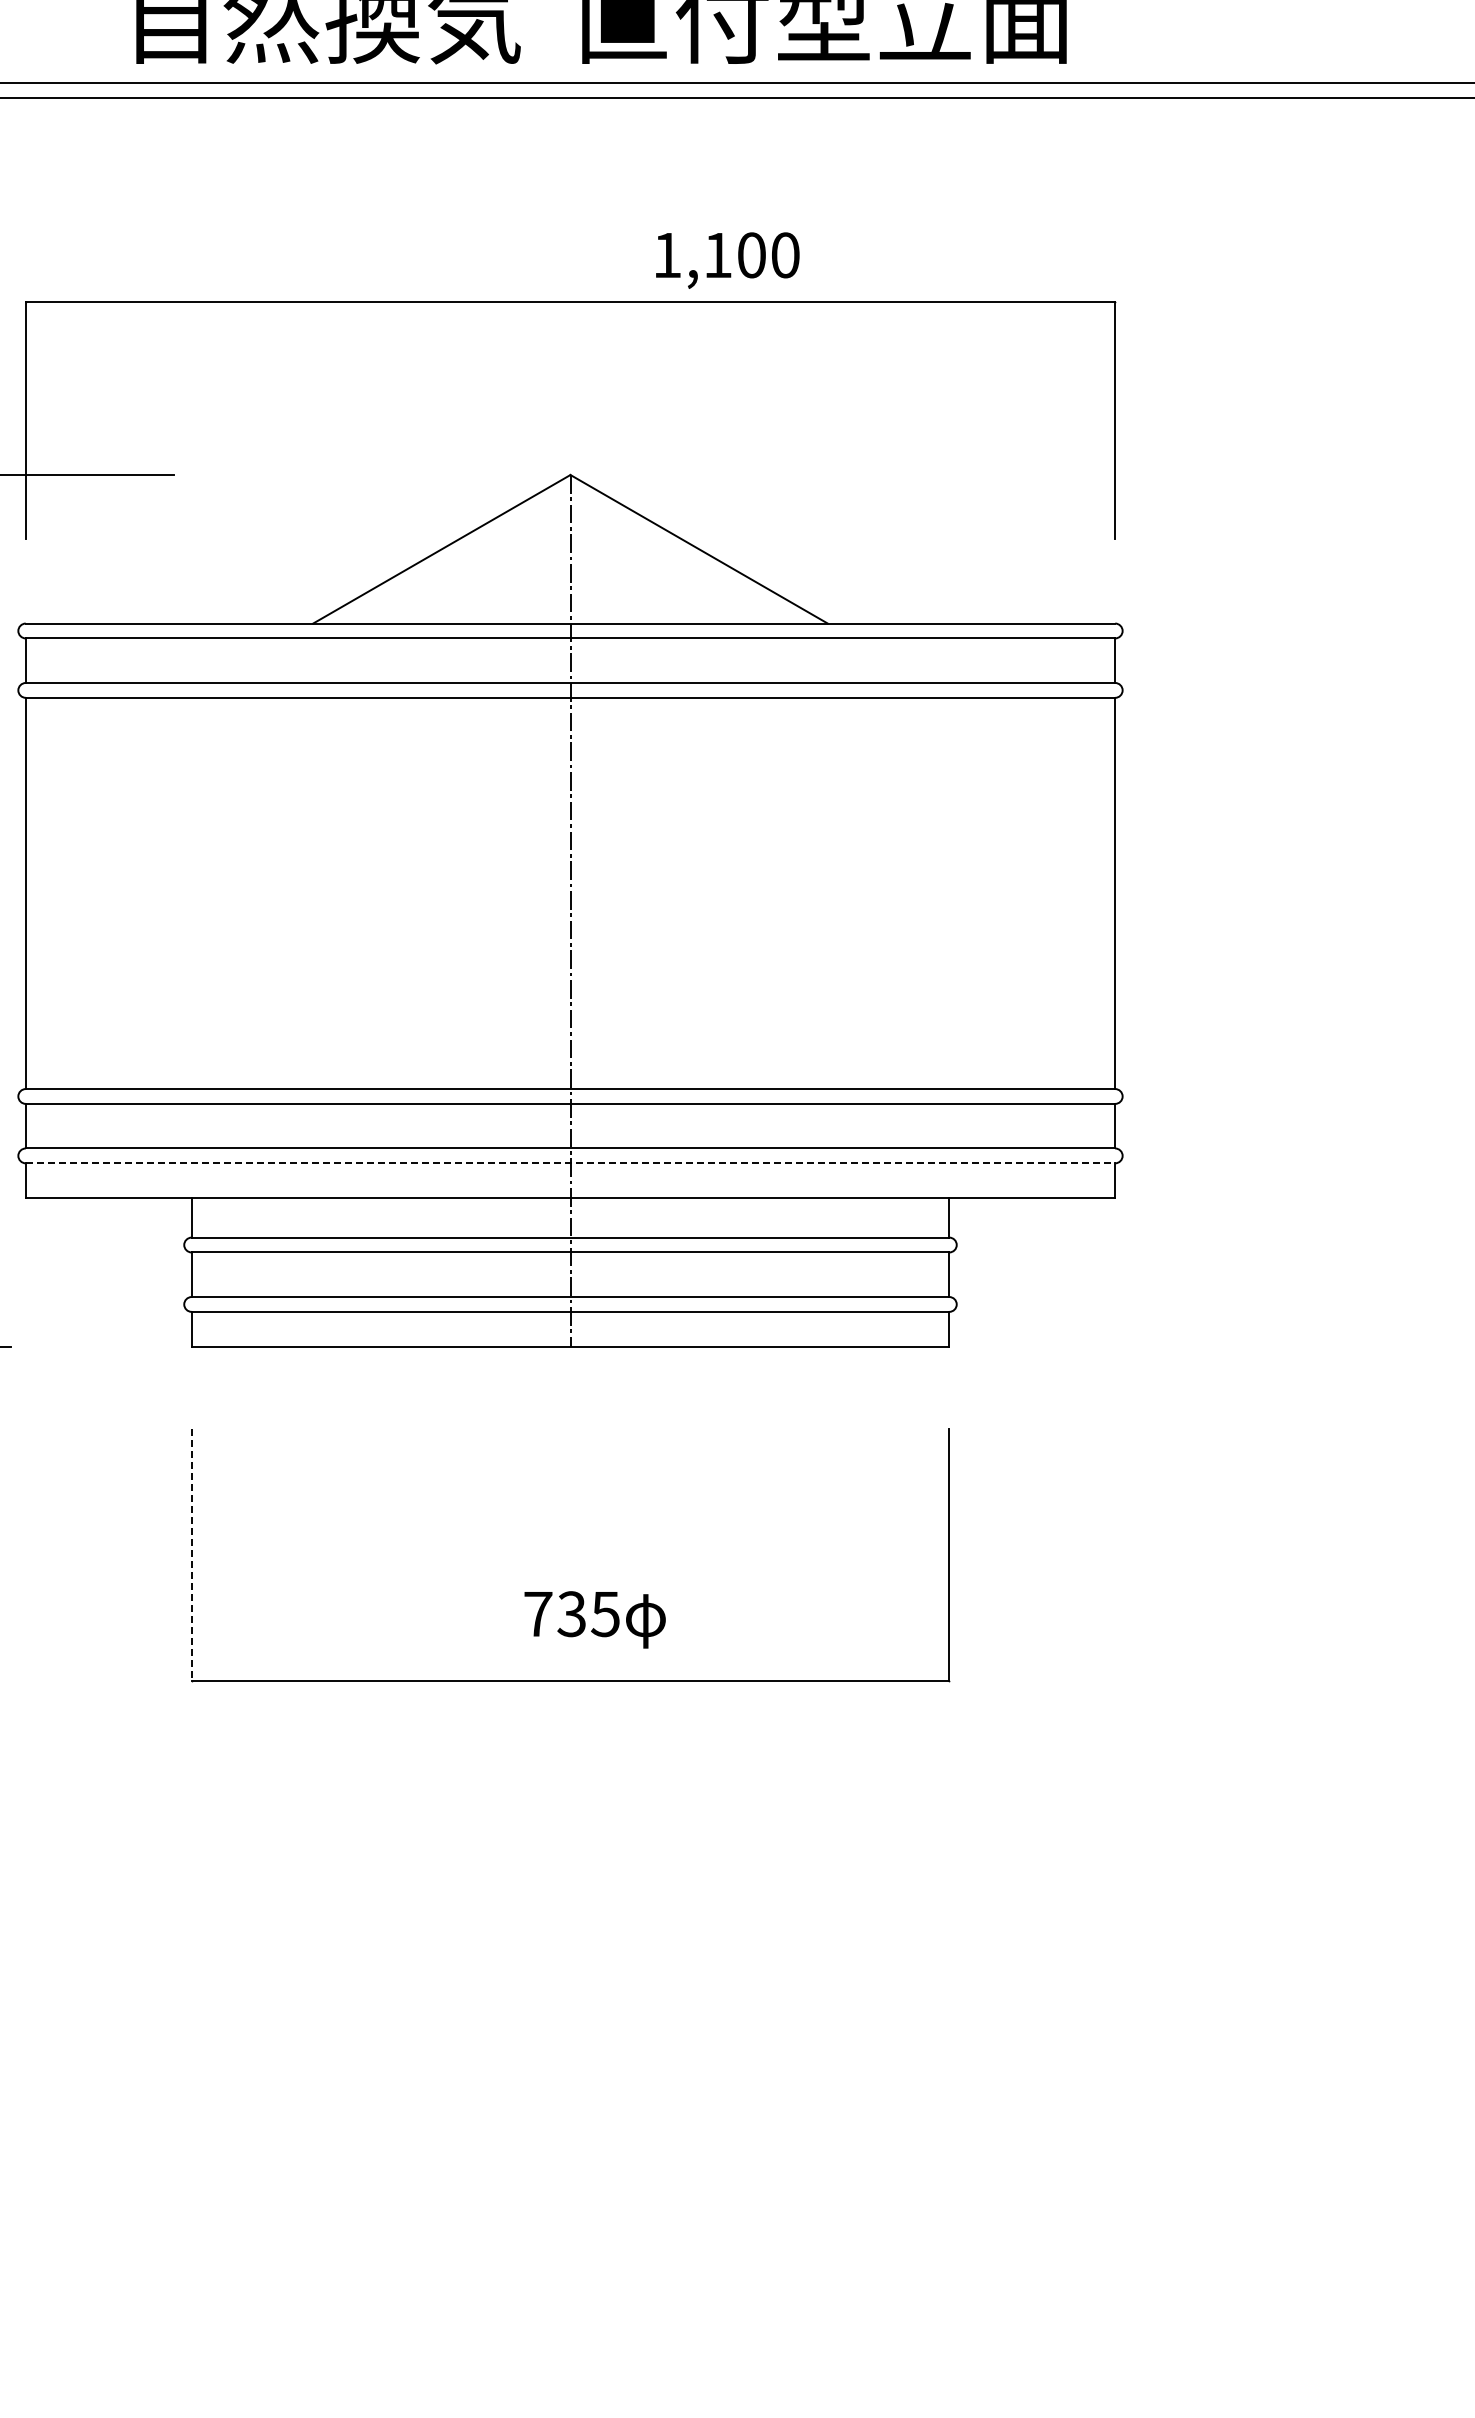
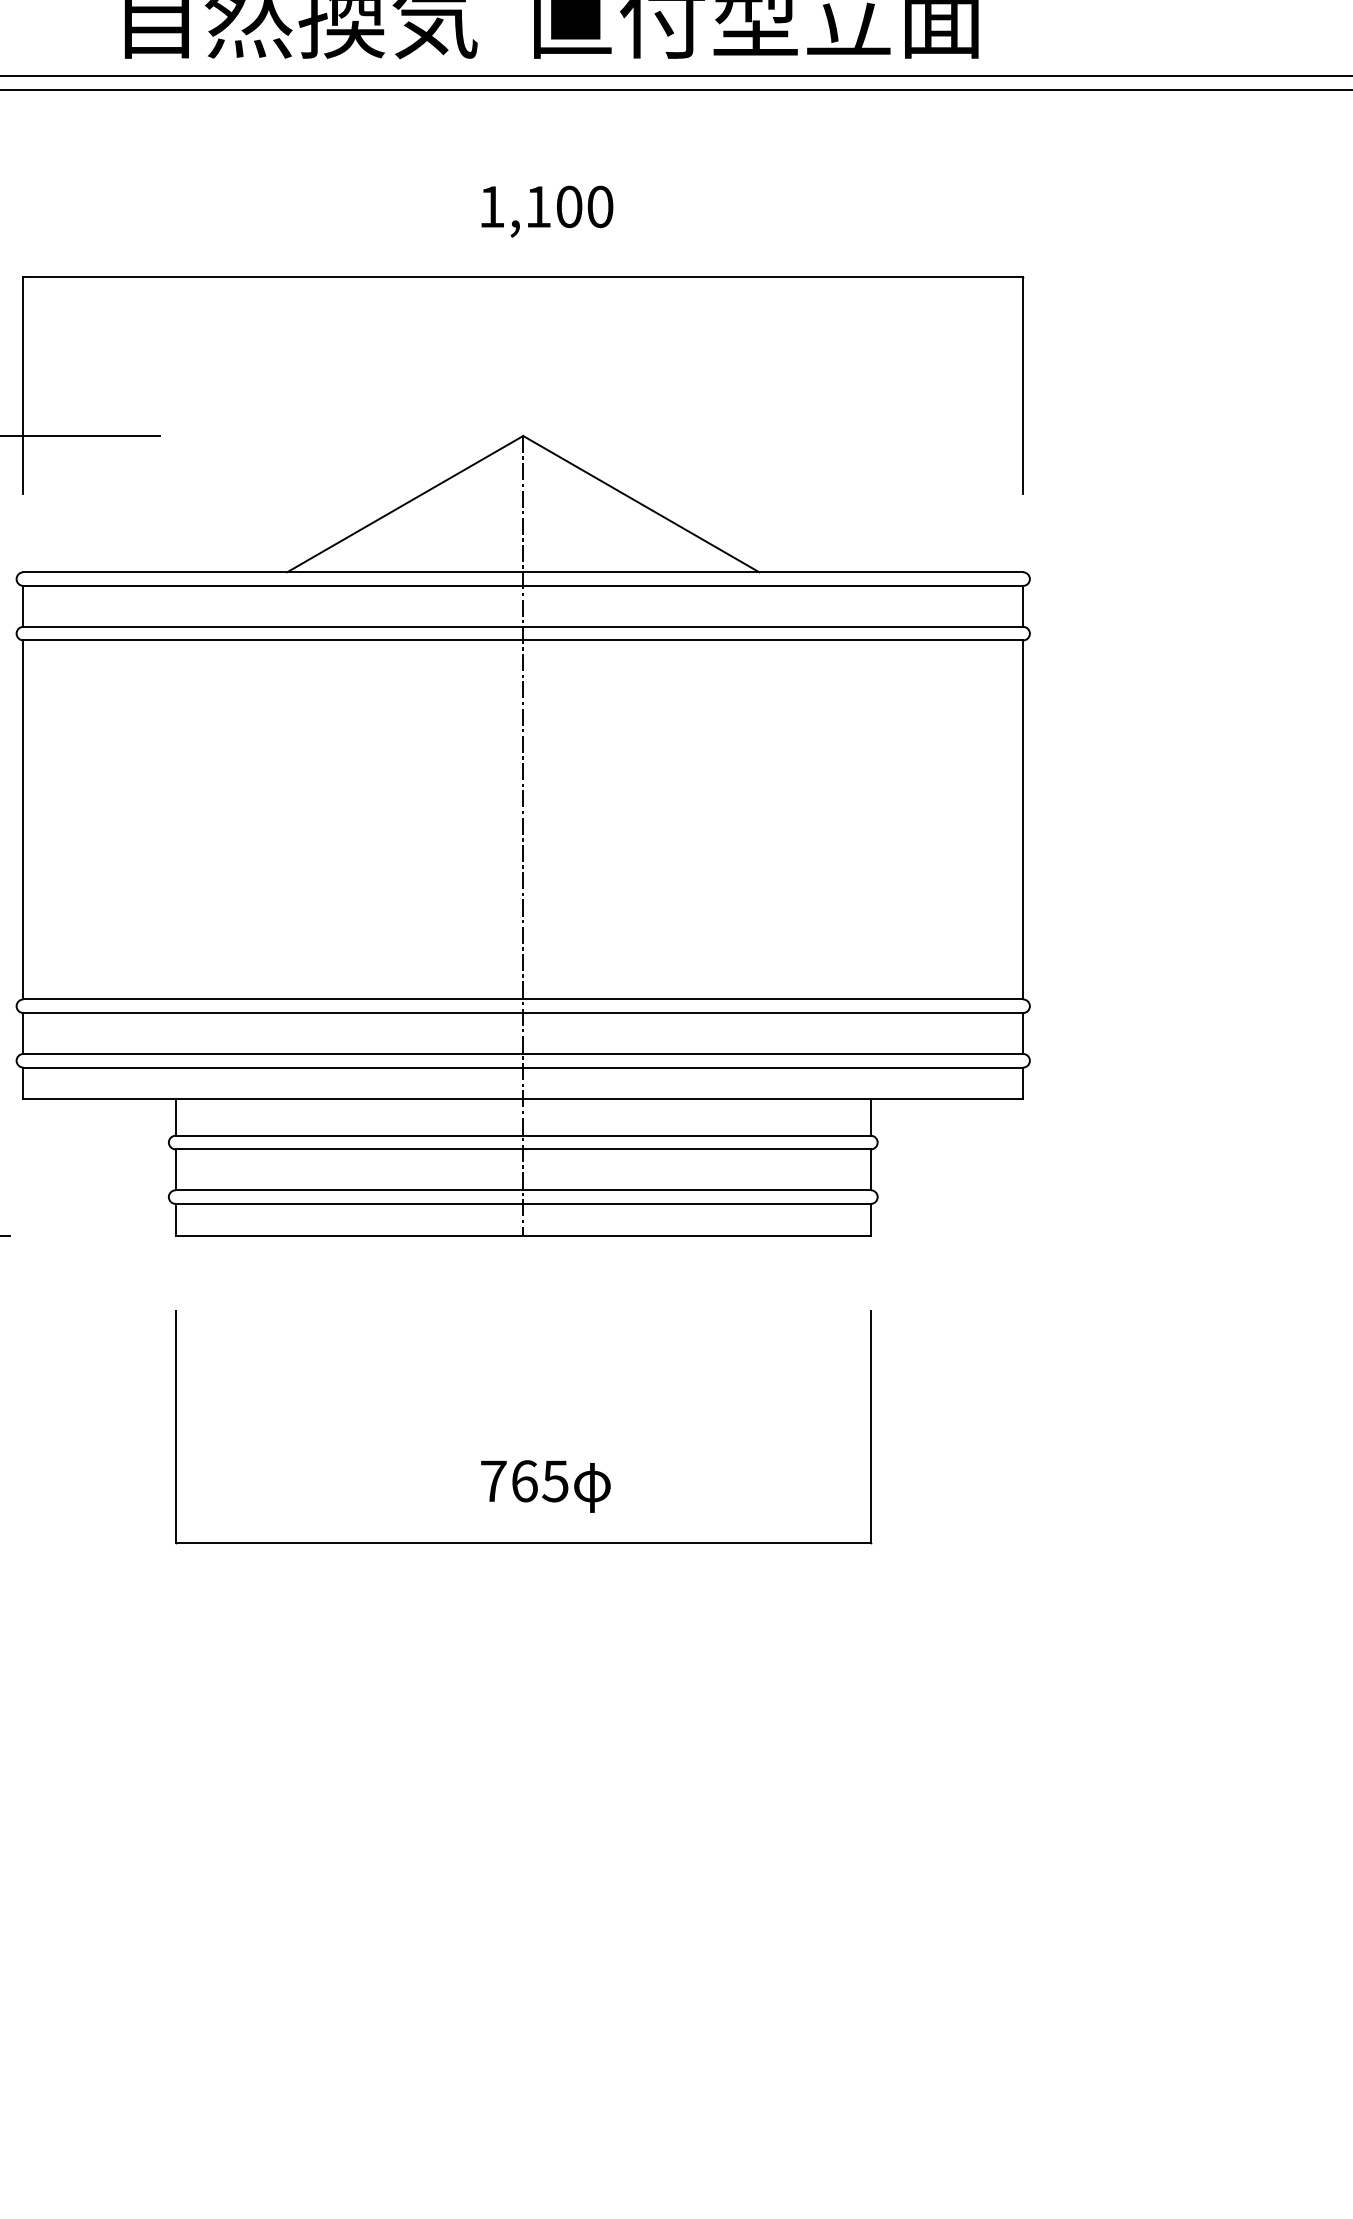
text: (727, 260) -> (547, 211), moved
line: (570, 1163) -> (523, 1067), dashed -> solid
line: (191, 1555) -> (175, 1427), dashed -> solid
text: (571, 1614) -> (524, 1481), 735 -> 765

